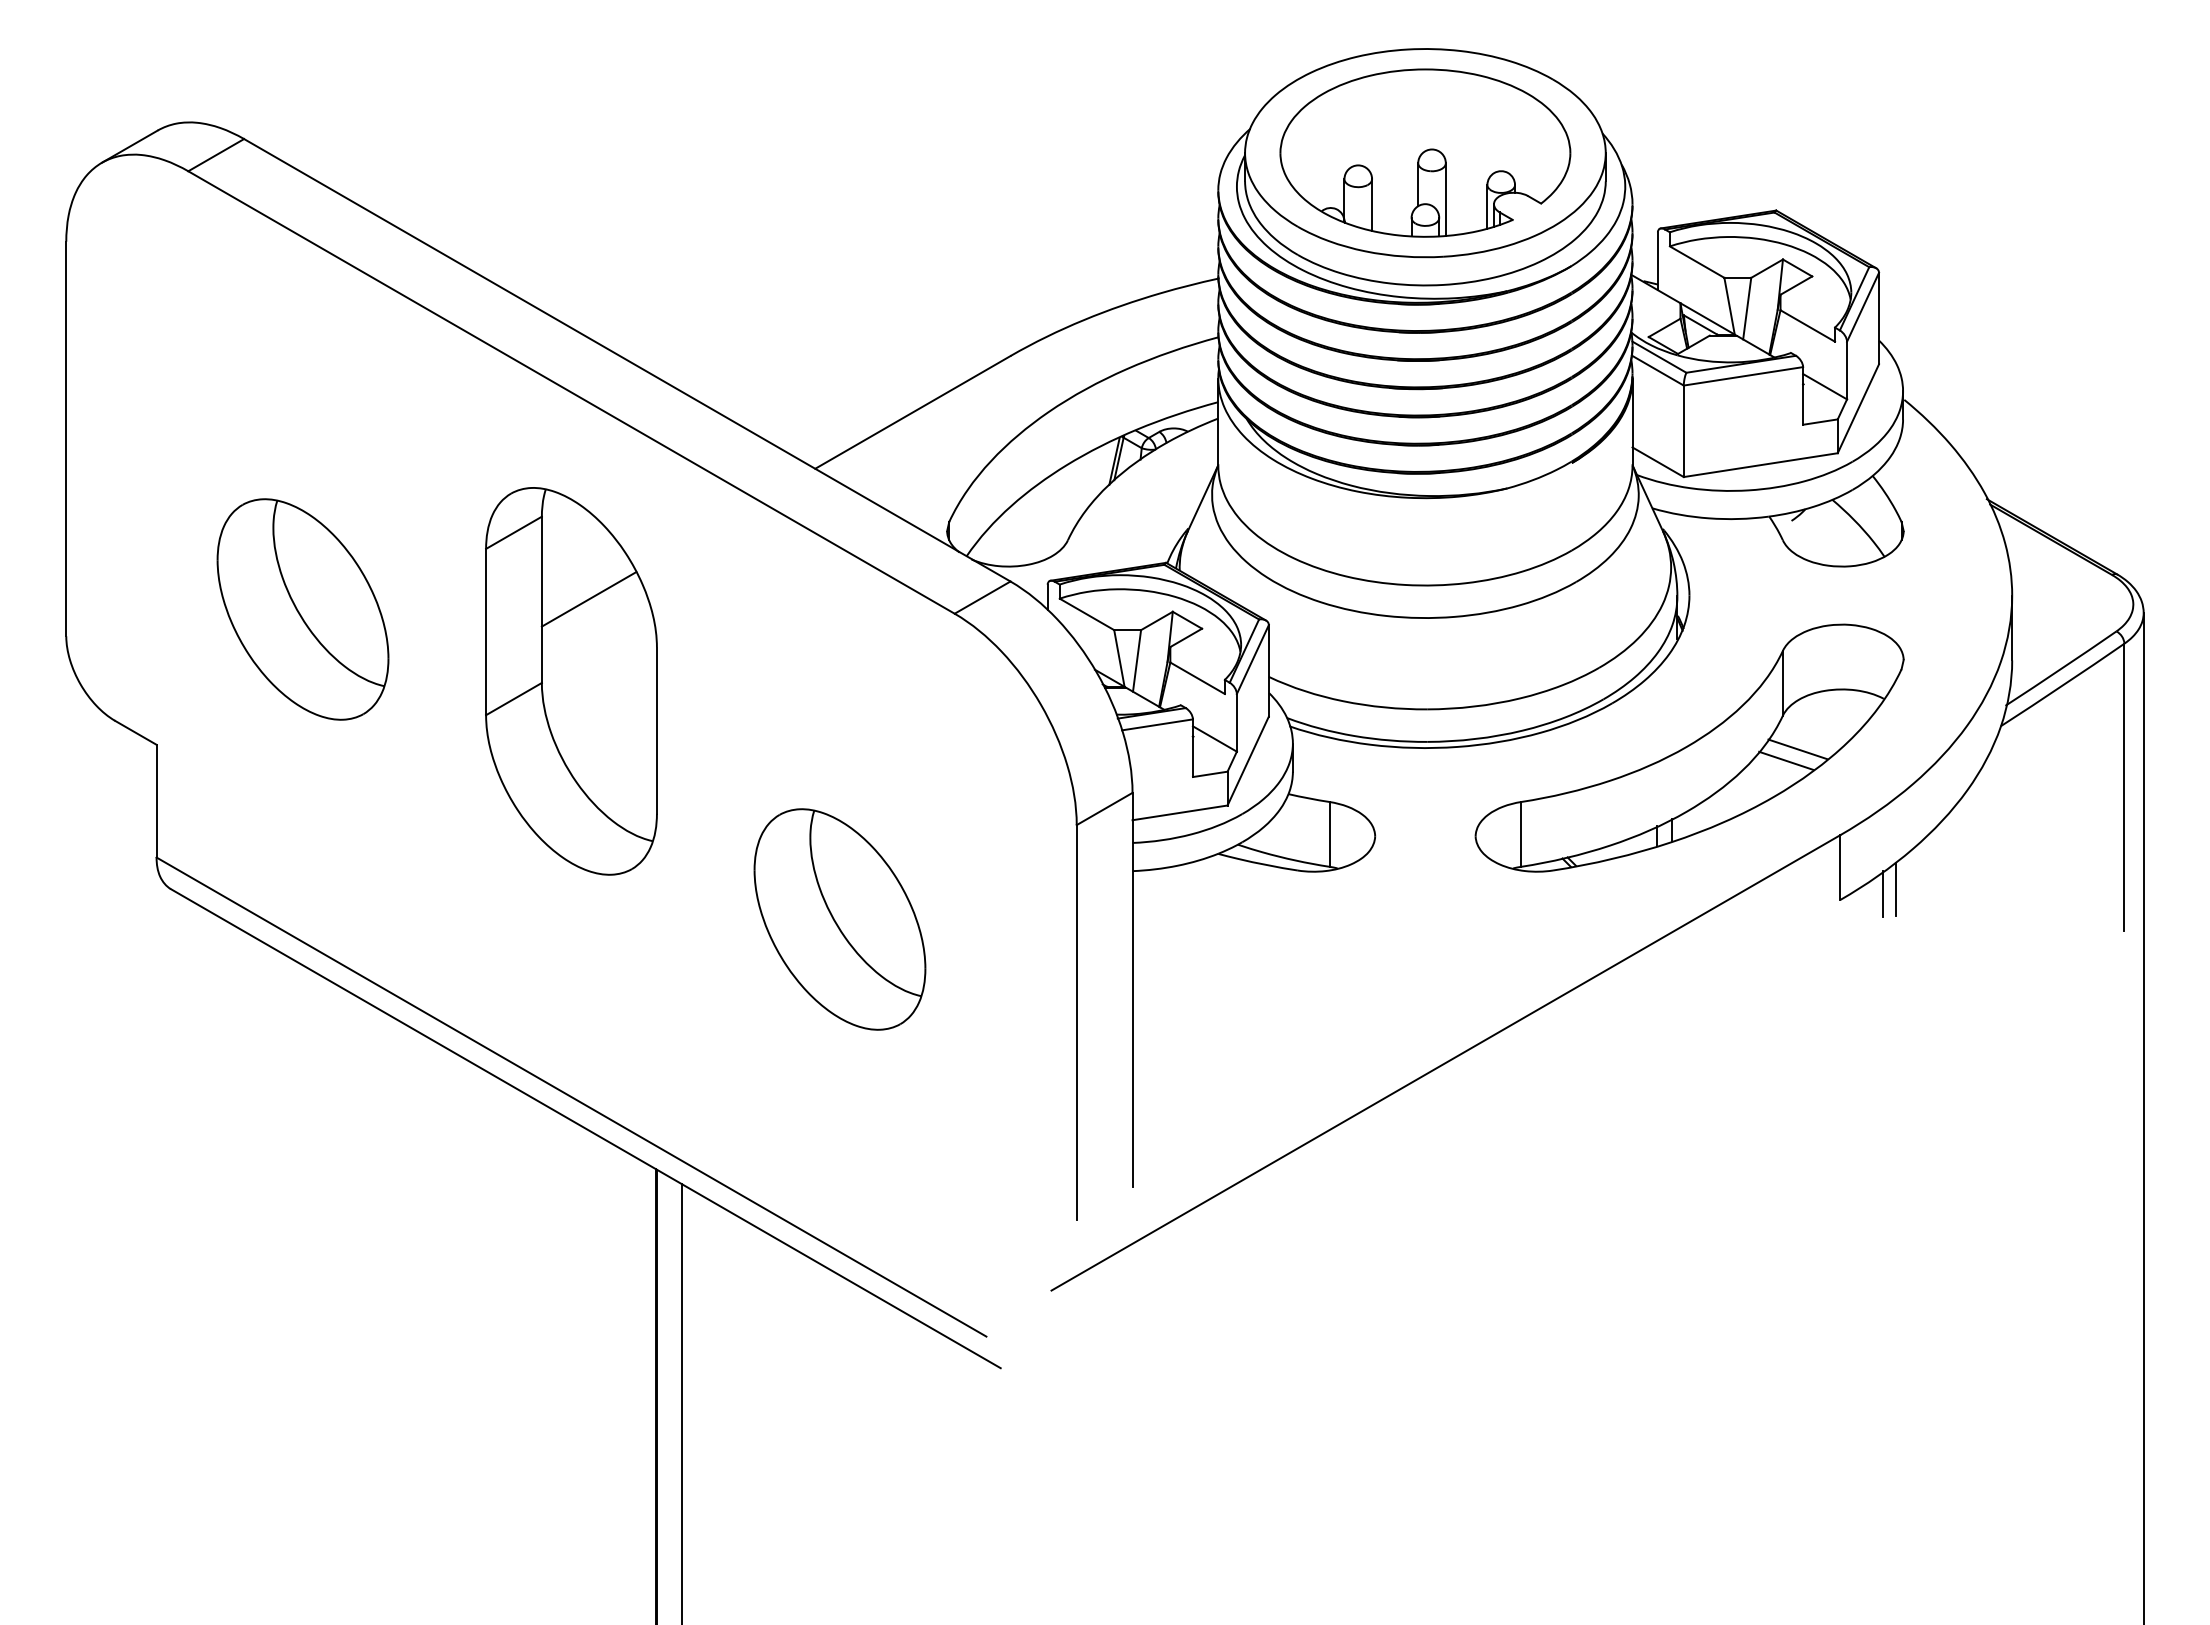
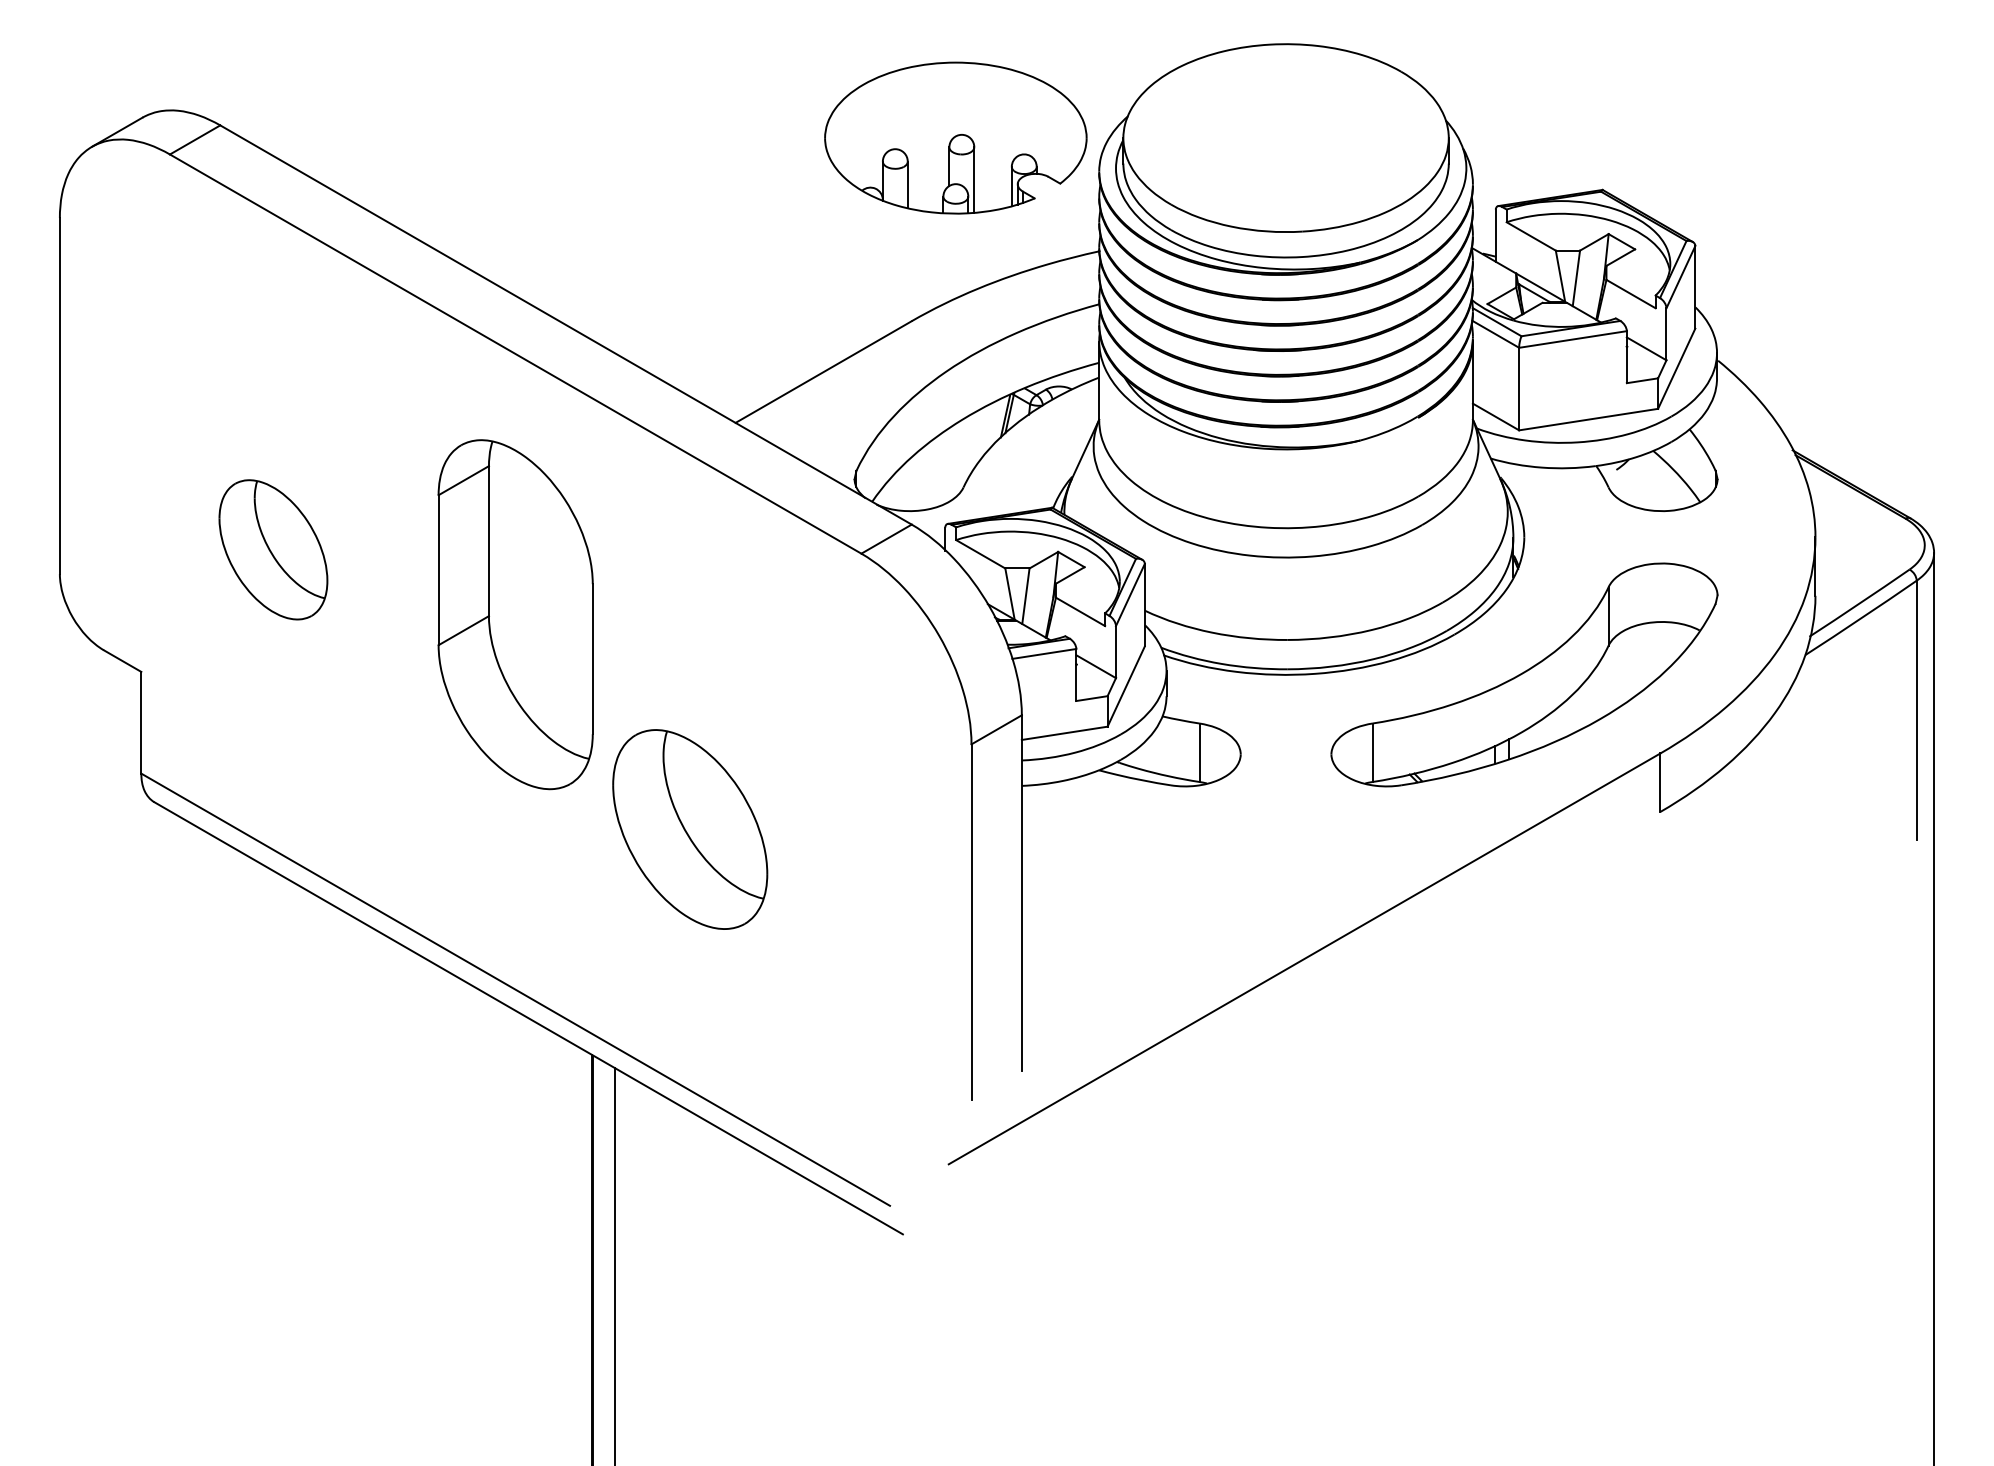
part: (1425, 152) -> (955, 137), moved
line: (588, 599) -> (531, 540), removed
part: (302, 609) -> (272, 549), size x0.7
line: (1797, 749) -> (1621, 676), removed
line: (1786, 760) -> (1611, 686), removed
line: (1896, 889) -> (1711, 802), removed
line: (1883, 894) -> (1699, 806), removed
part: (839, 919) -> (689, 829), moved

